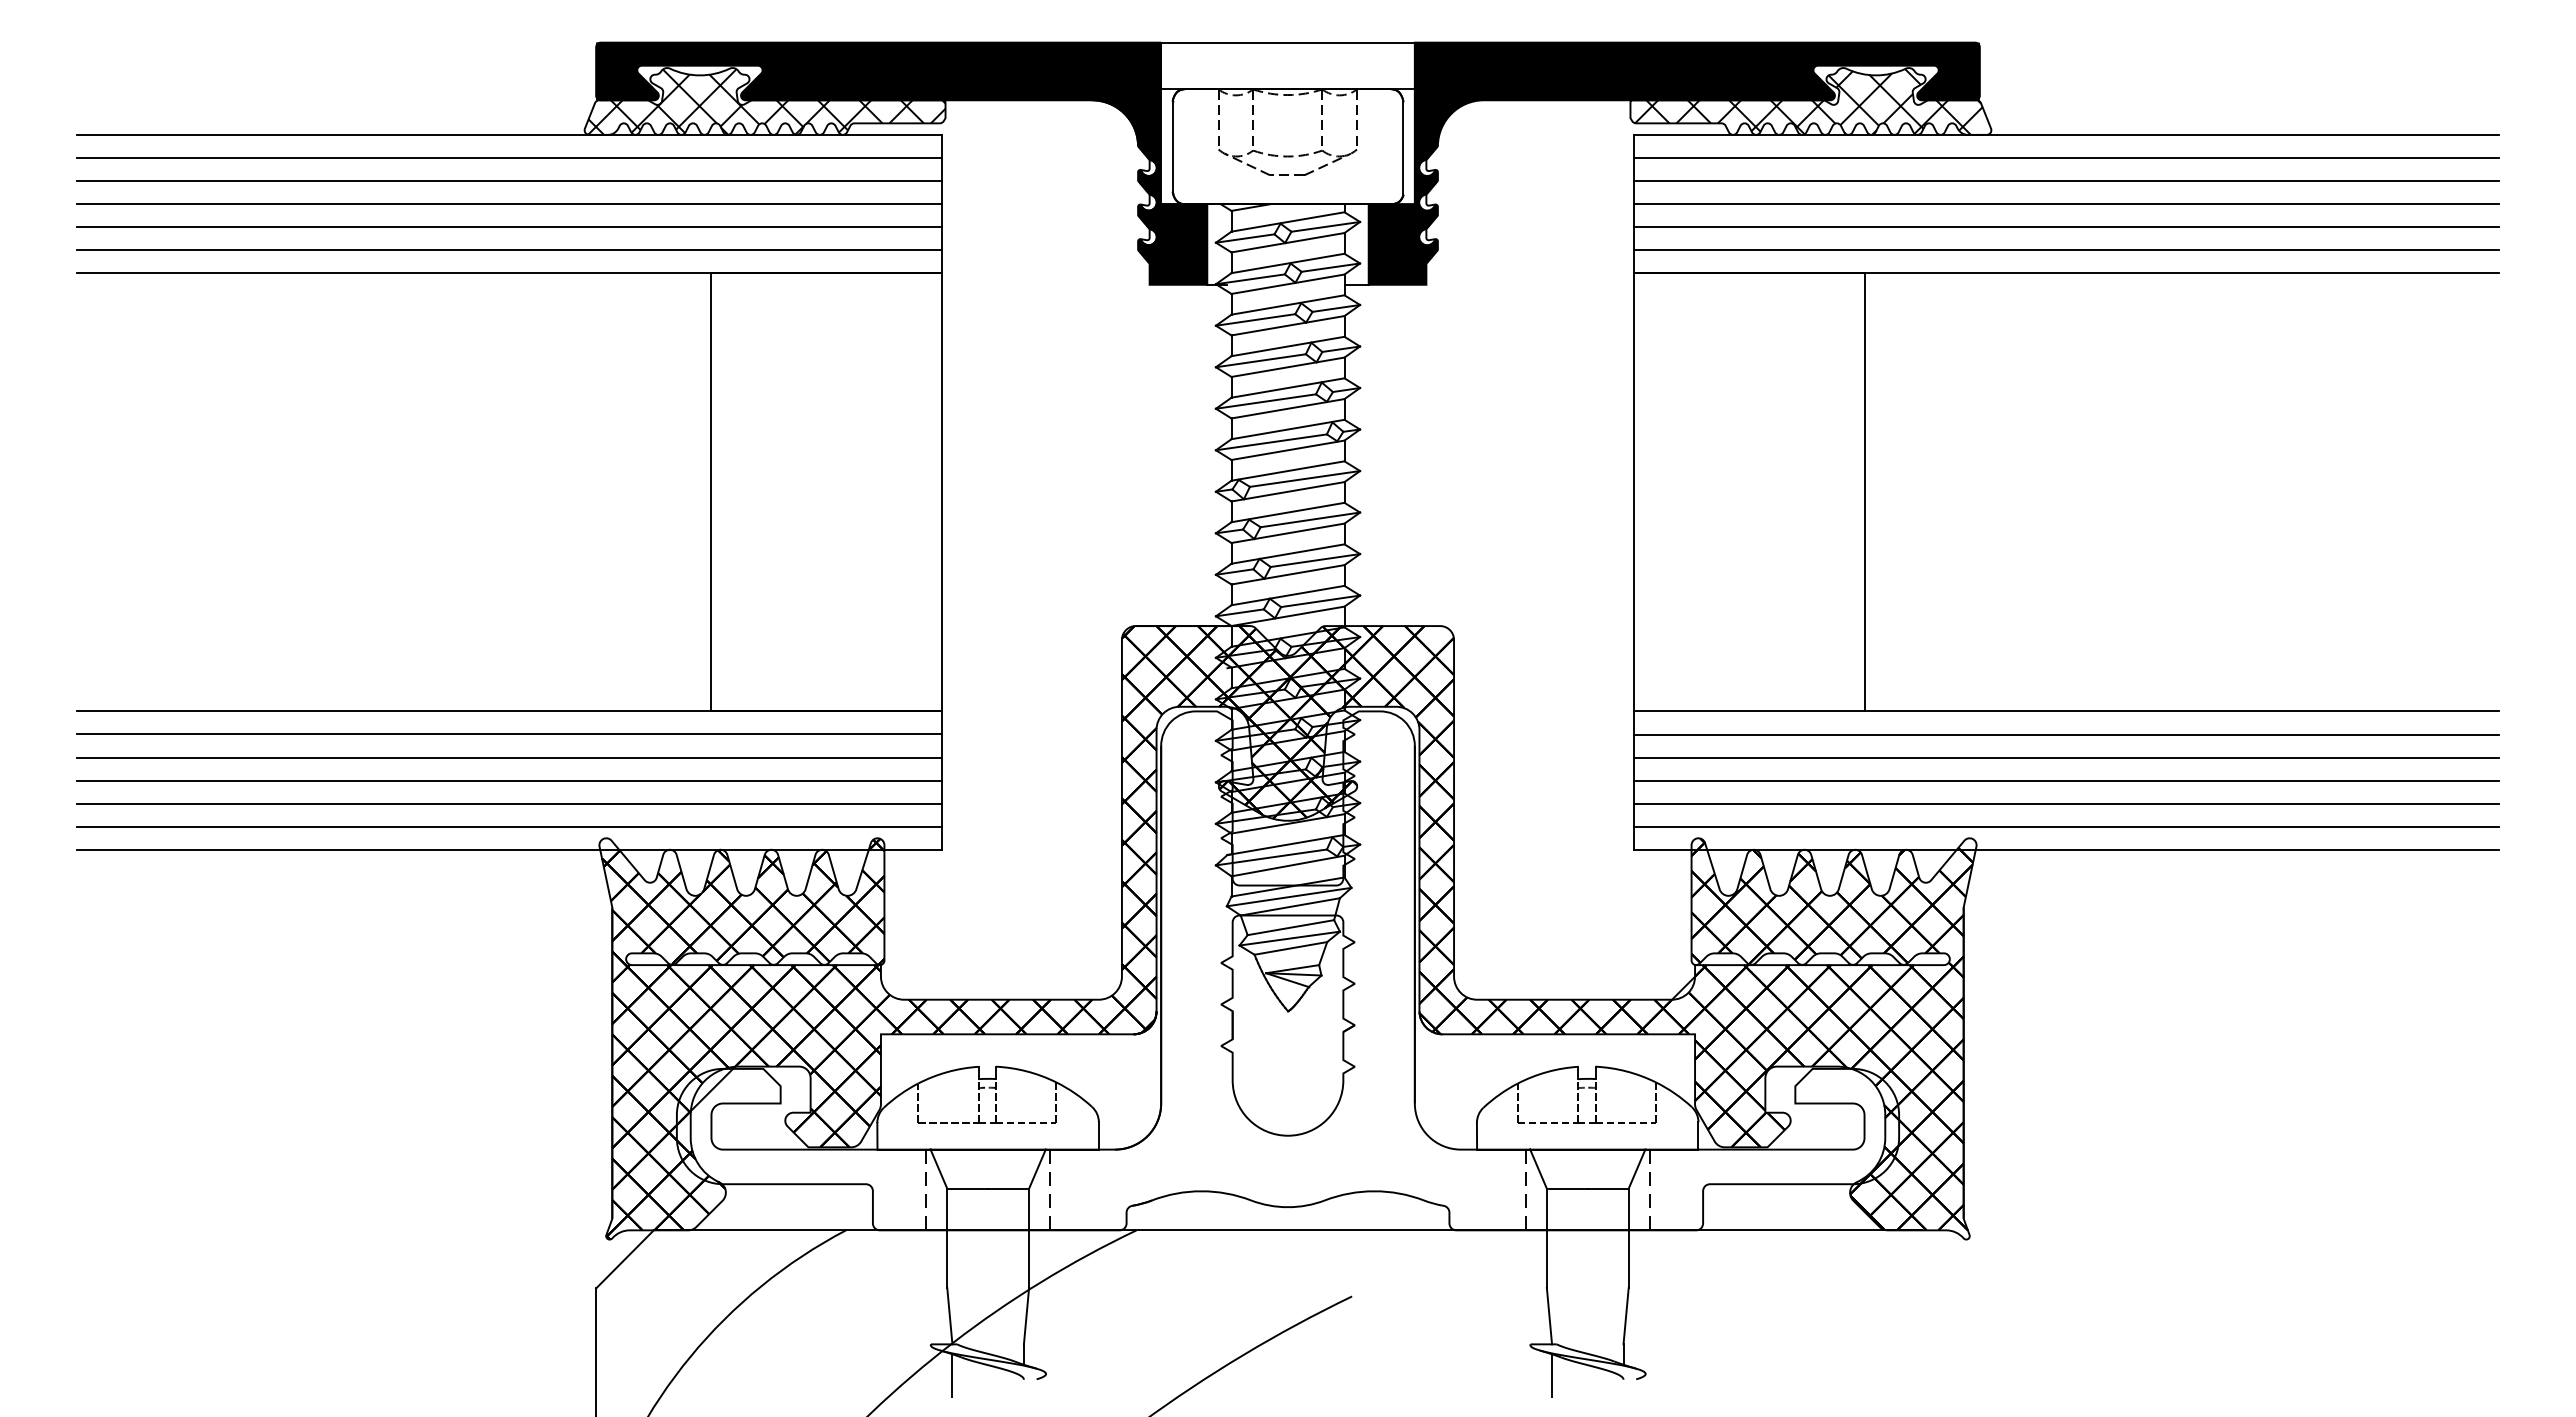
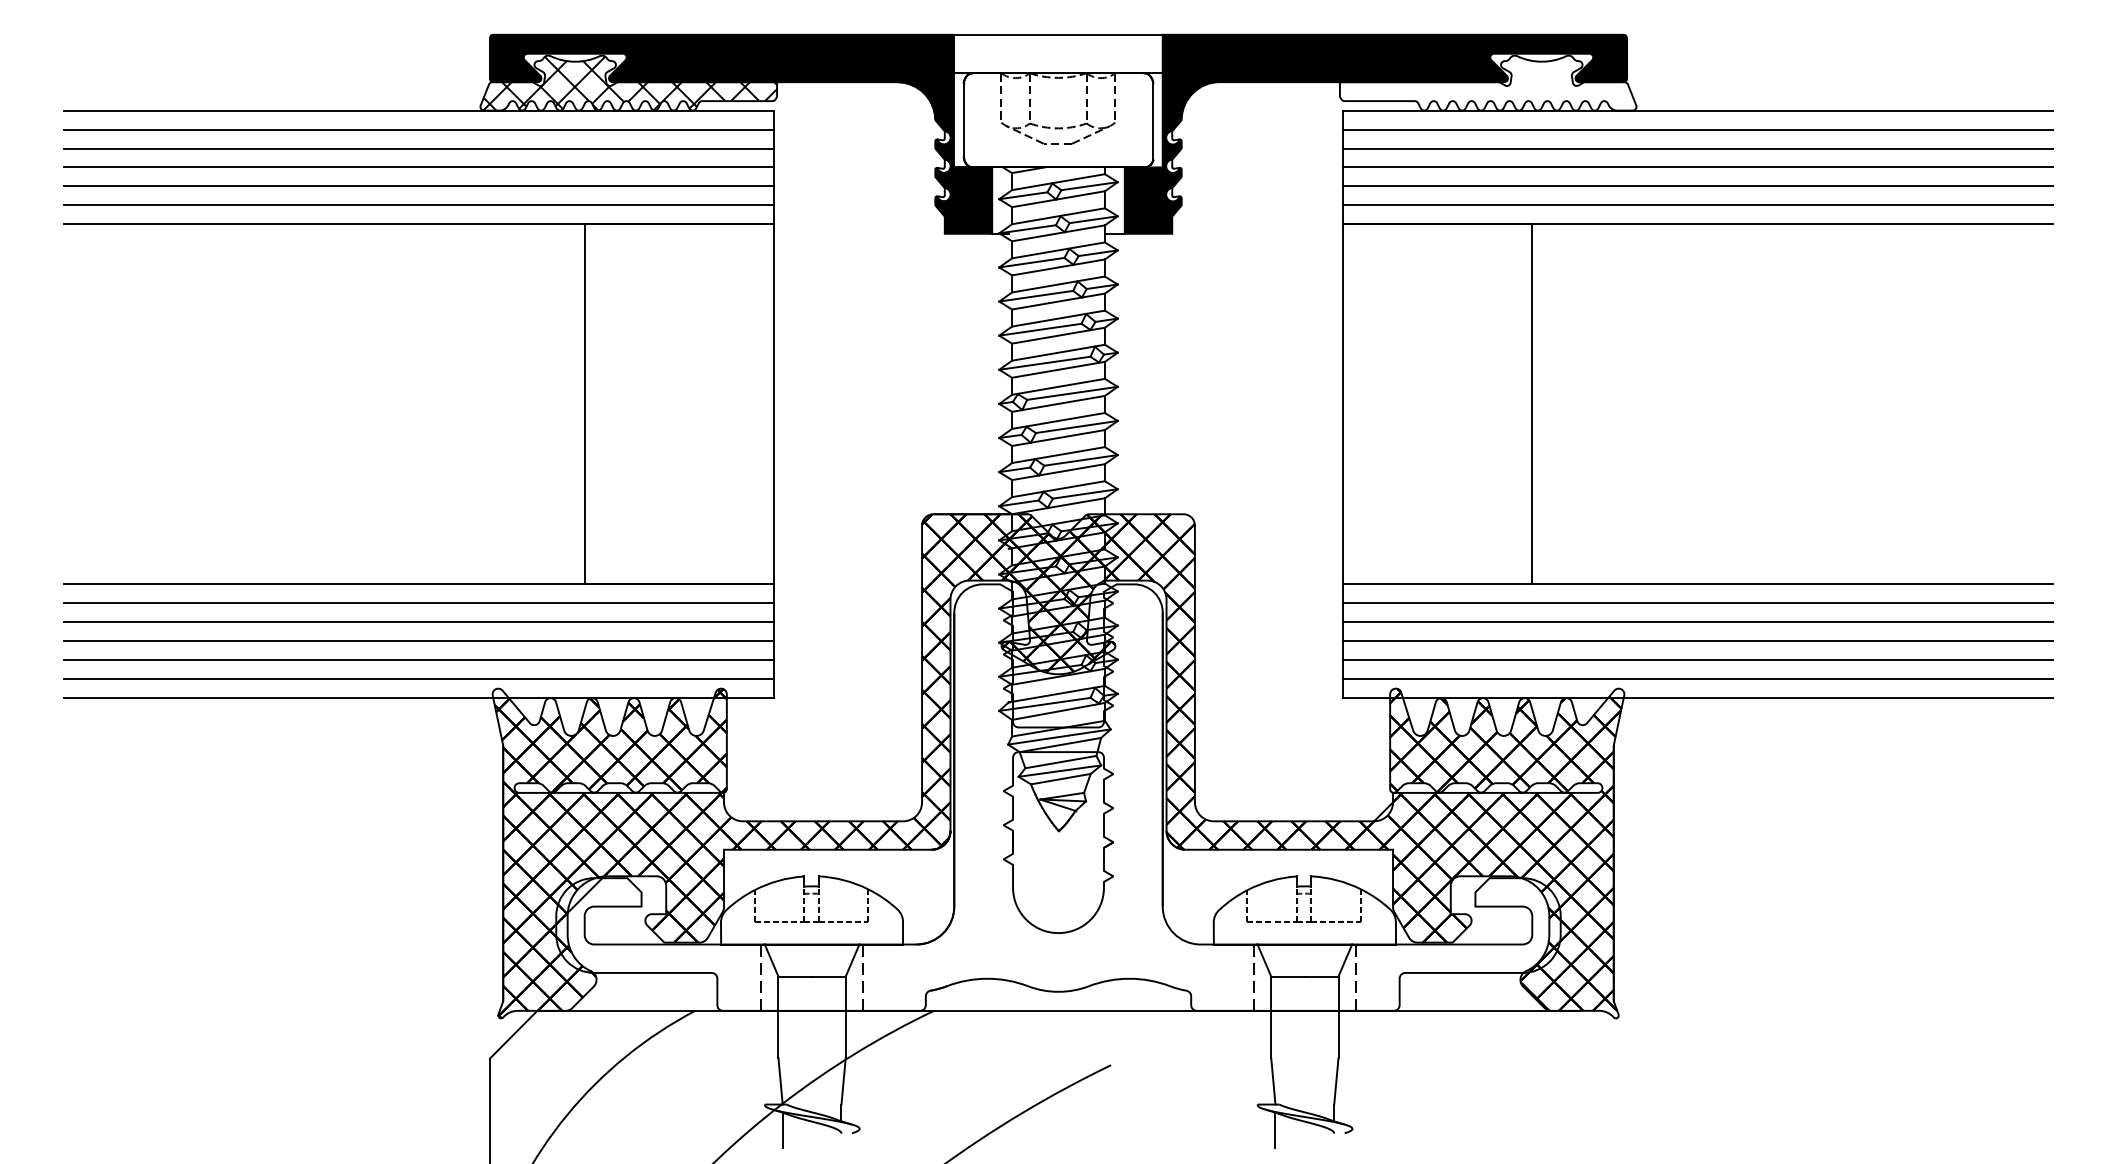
hatch: (1808, 101) -> (1486, 83), removed

